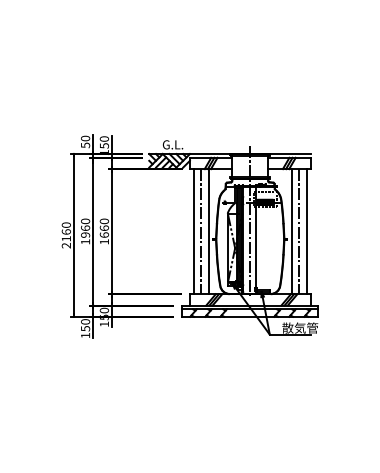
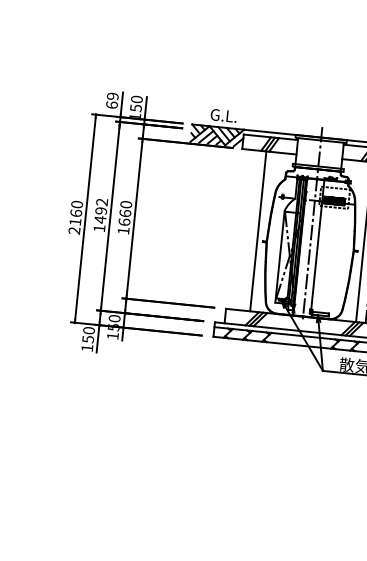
text: (85, 141) -> (112, 100), 50 -> 69
text: (85, 228) -> (101, 211), 1960 -> 1492
line: (193, 231) -> (238, 229), removed
line: (201, 231) -> (248, 230), removed

